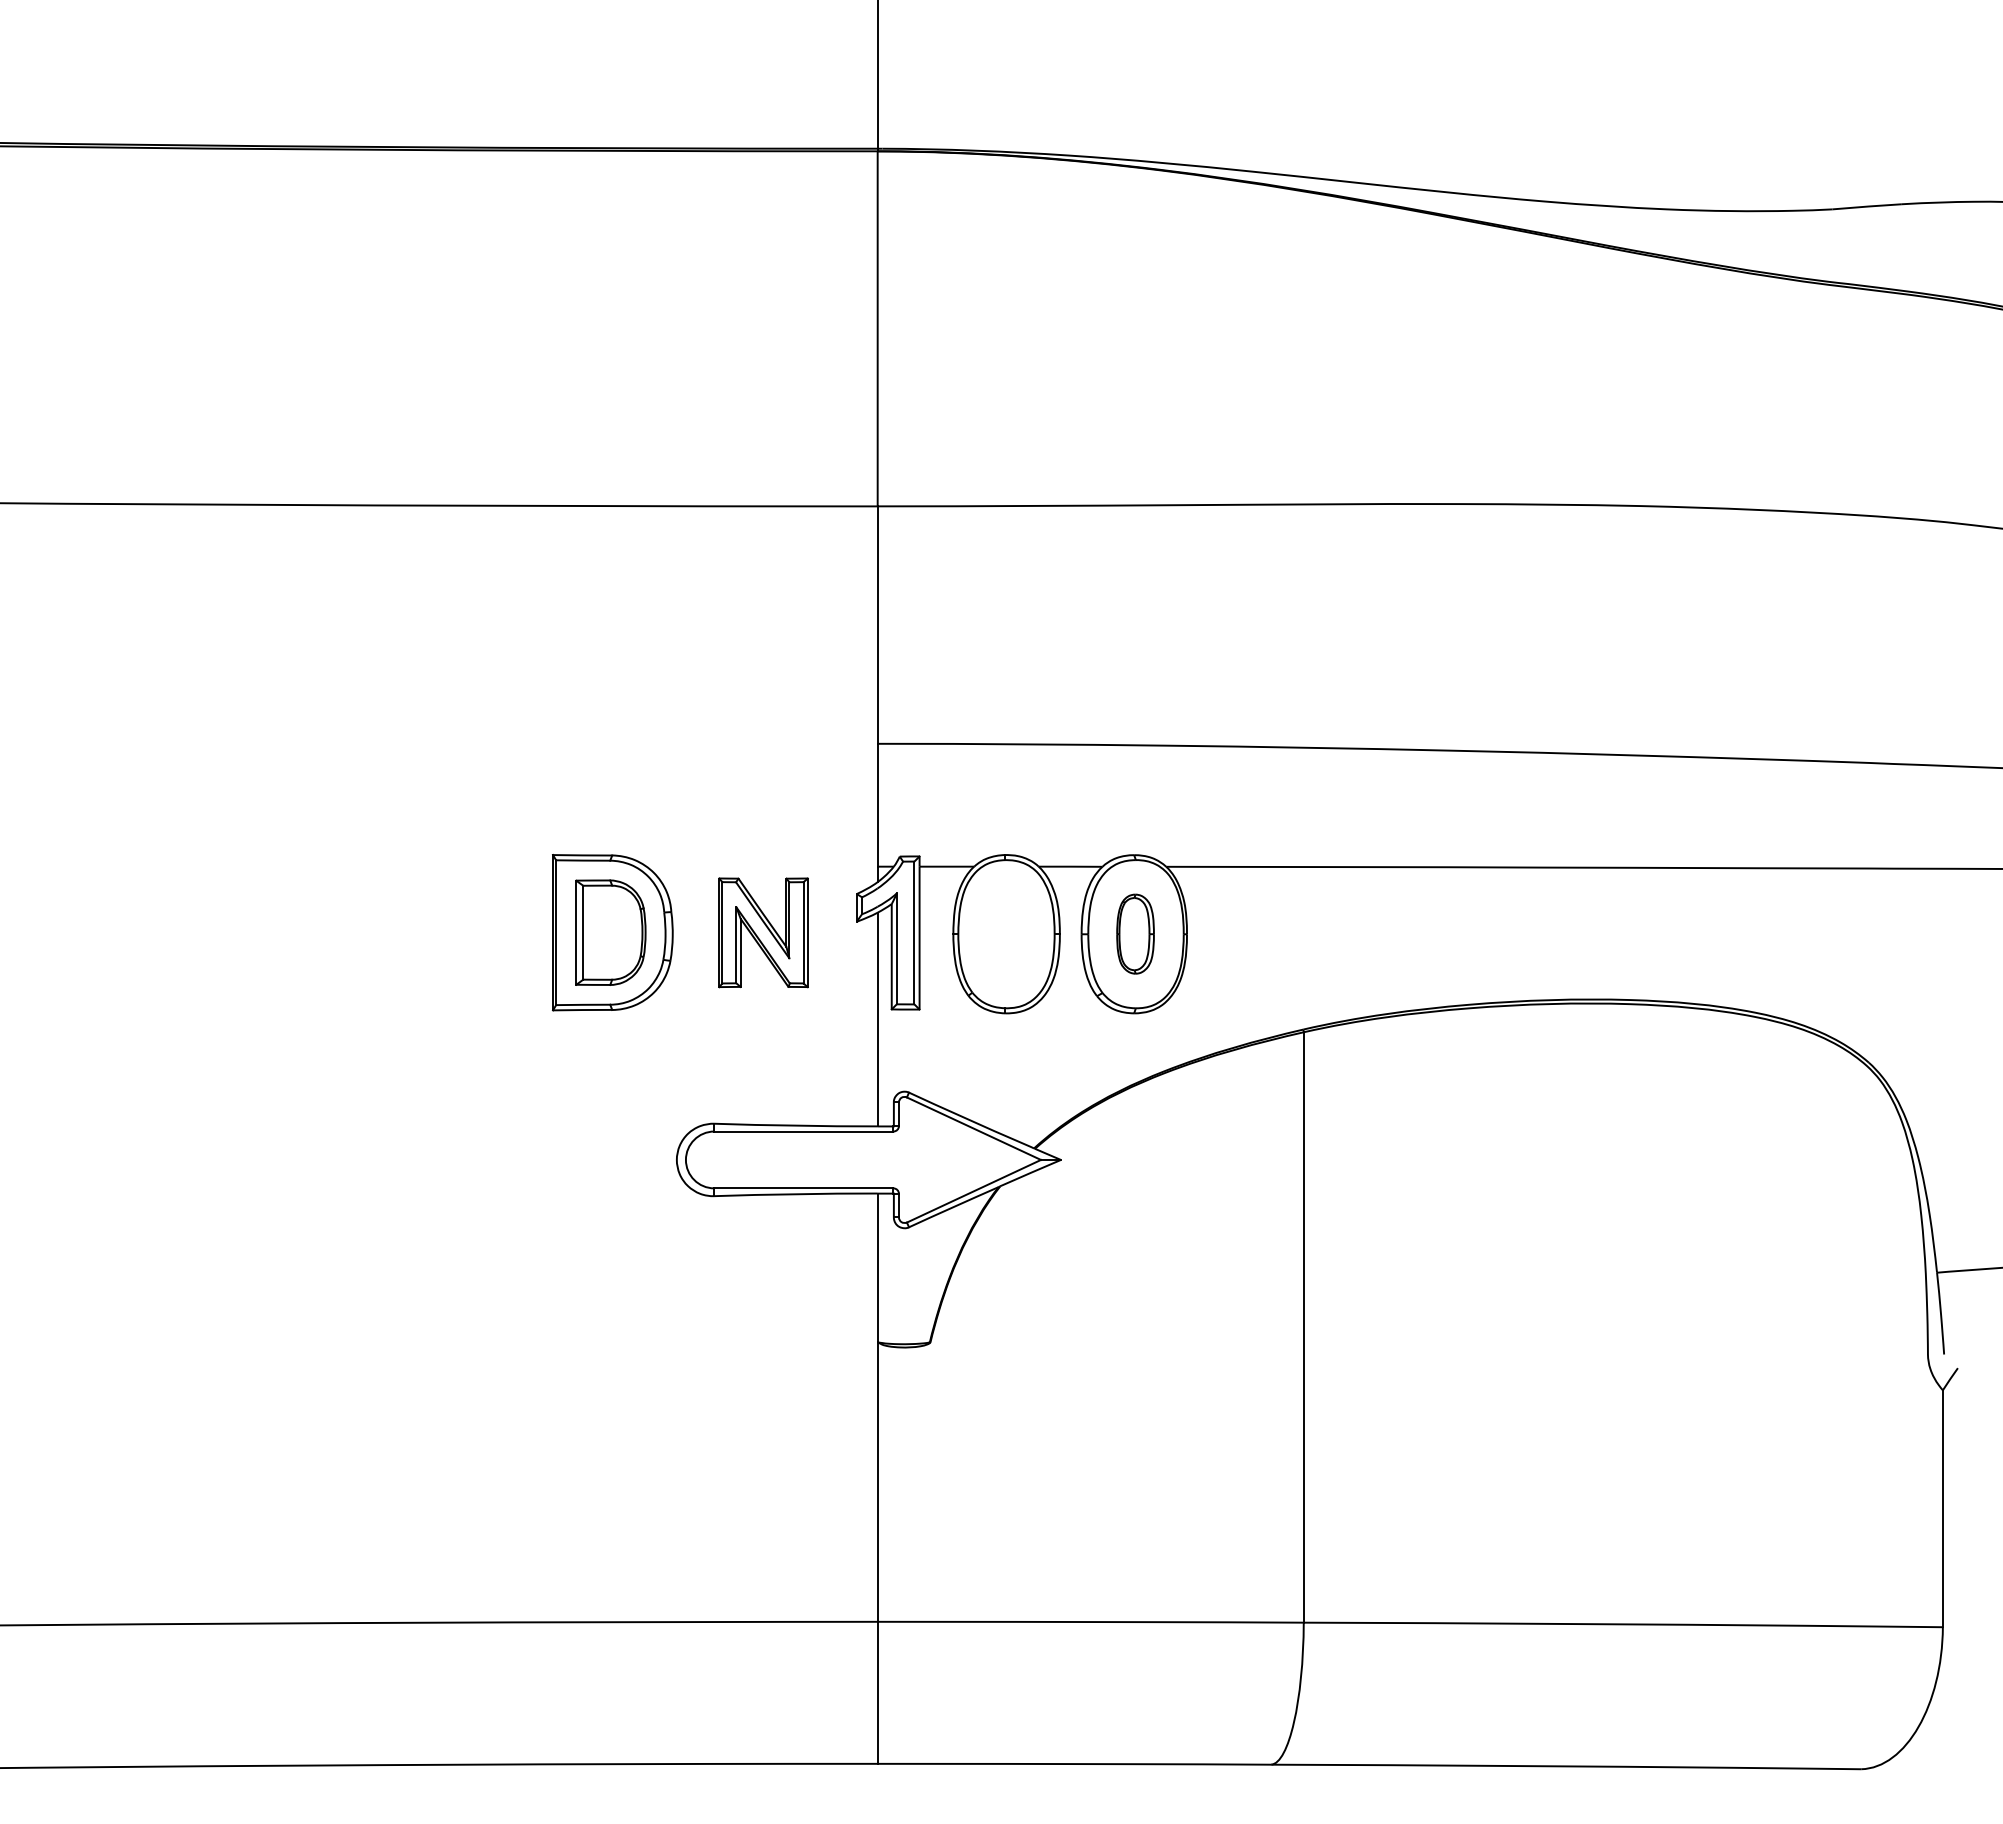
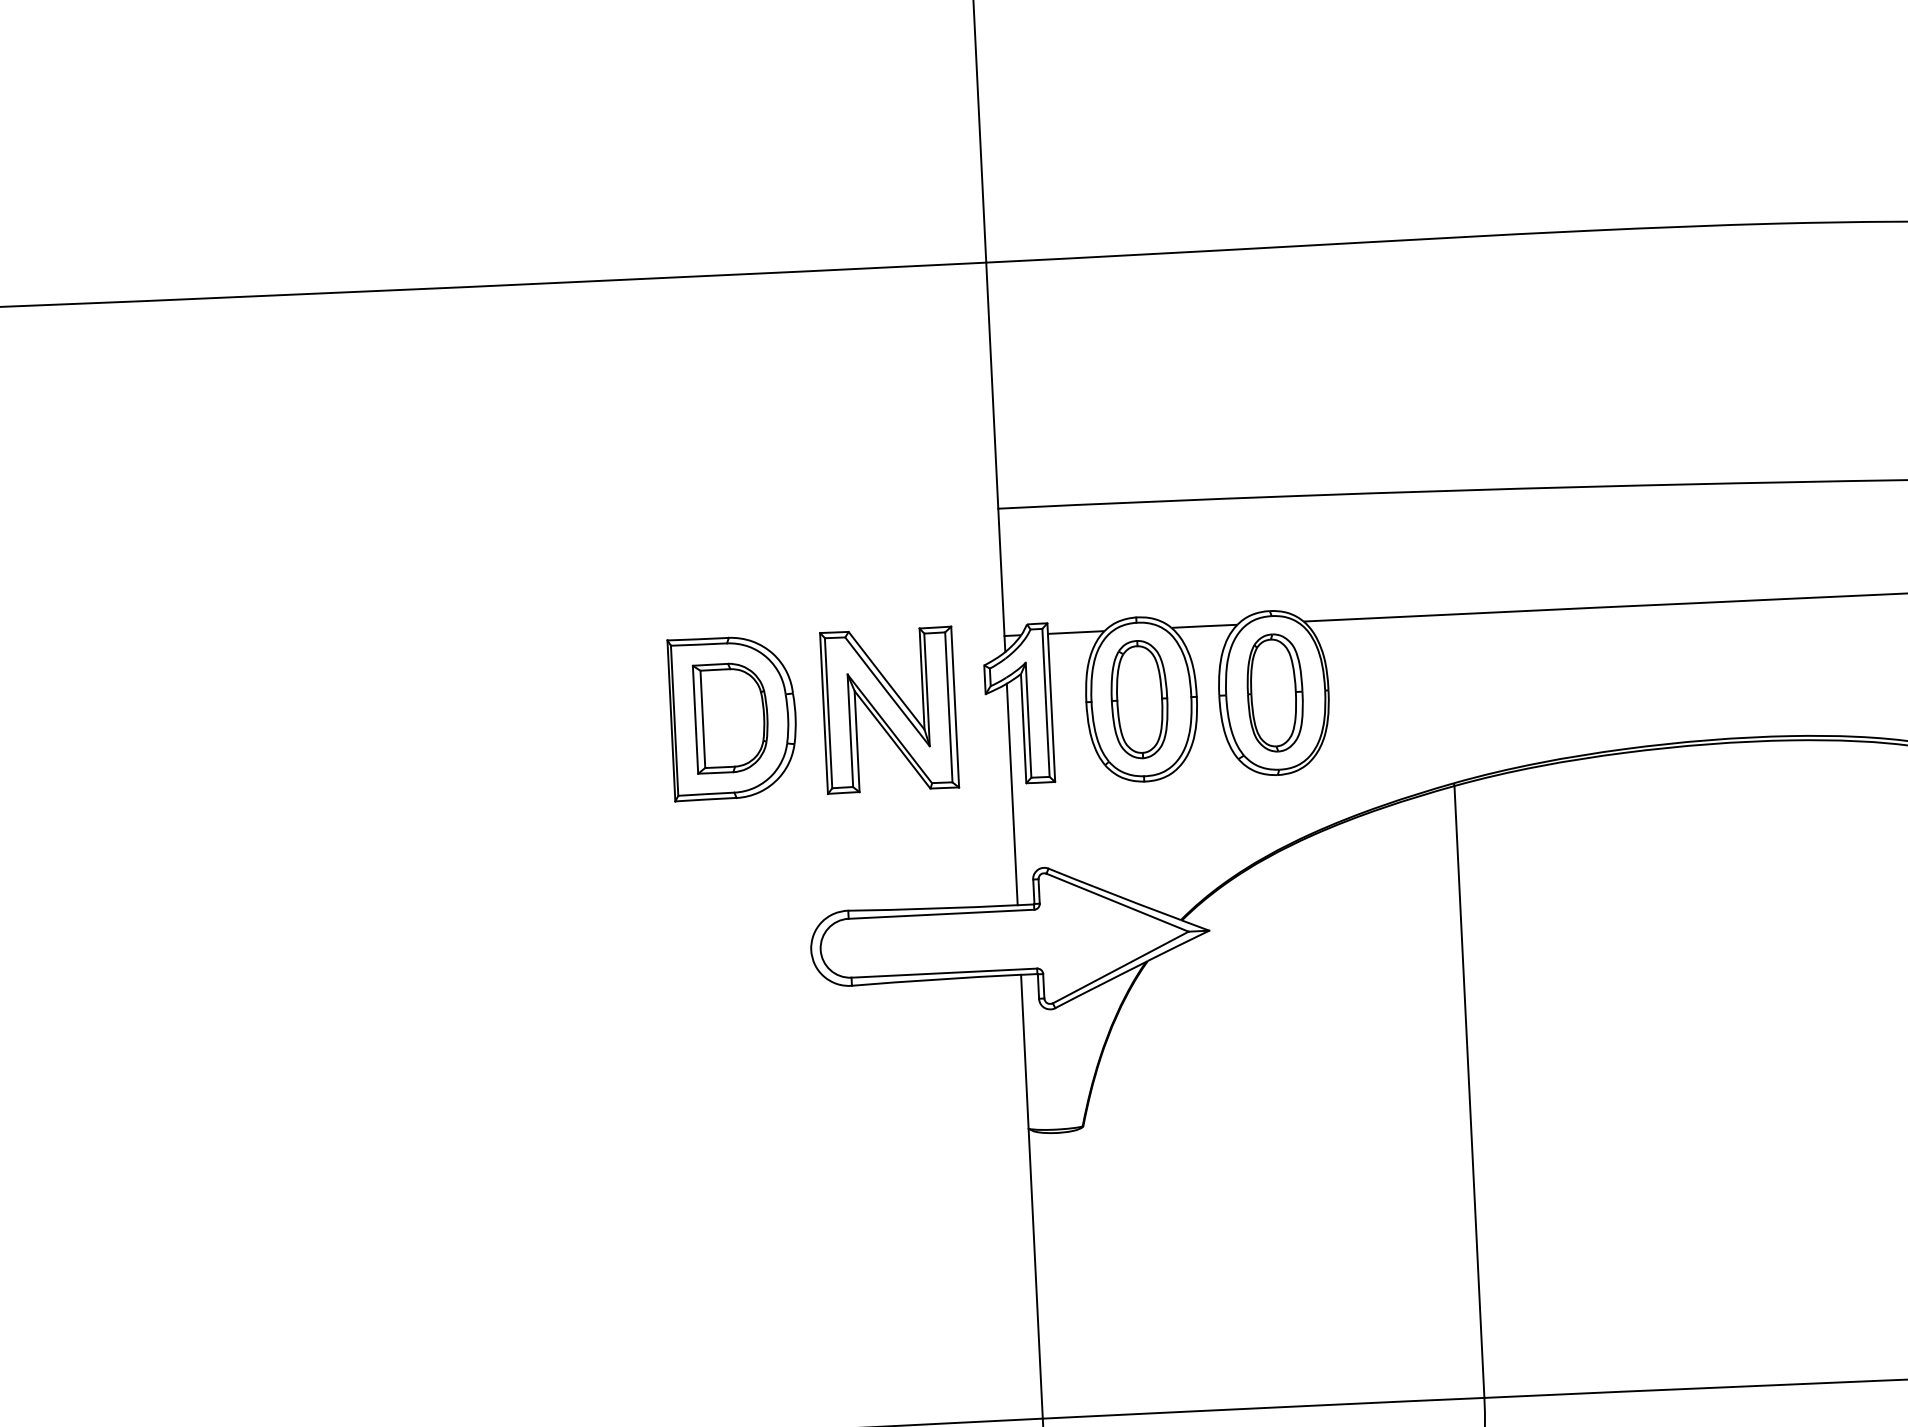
part: (763, 932) -> (889, 710), size x1.43
part: (1004, 933) -> (1139, 698), added
part: (1135, 933) -> (1275, 692), size x1.43

